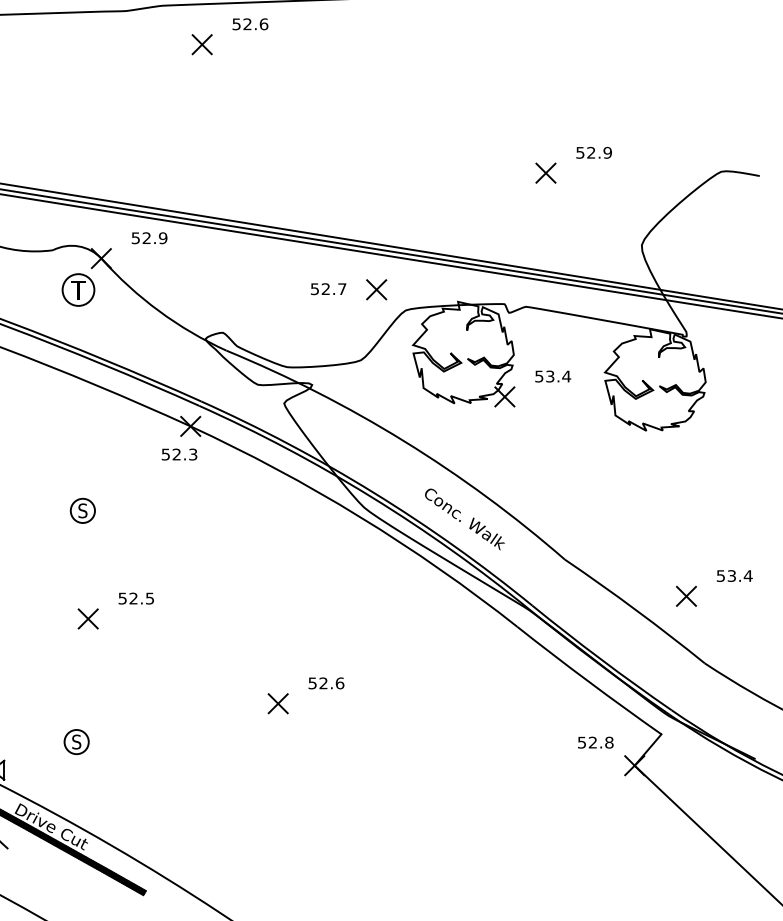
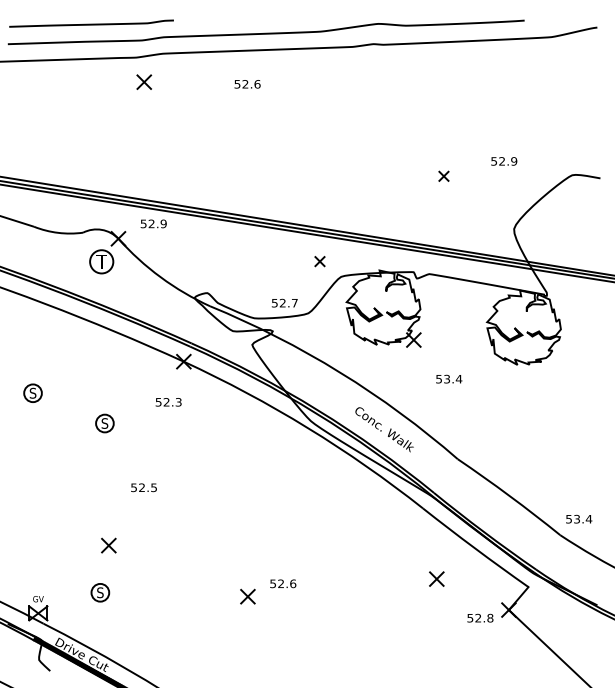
text: (250, 24) -> (247, 84), moved
part: (202, 43) -> (144, 81), moved
text: (594, 152) -> (504, 161), moved
part: (545, 173) -> (443, 176), size x0.7
text: (328, 288) -> (284, 302), moved
part: (375, 289) -> (319, 261), size x0.7
text: (553, 375) -> (449, 378), moved
text: (179, 454) -> (168, 402), moved
text: (735, 575) -> (579, 518), moved
part: (686, 595) -> (436, 578), moved
part: (87, 618) -> (108, 545), moved
text: (326, 682) -> (283, 583), moved
part: (277, 703) -> (247, 596), moved
text: (595, 741) -> (480, 617), moved

